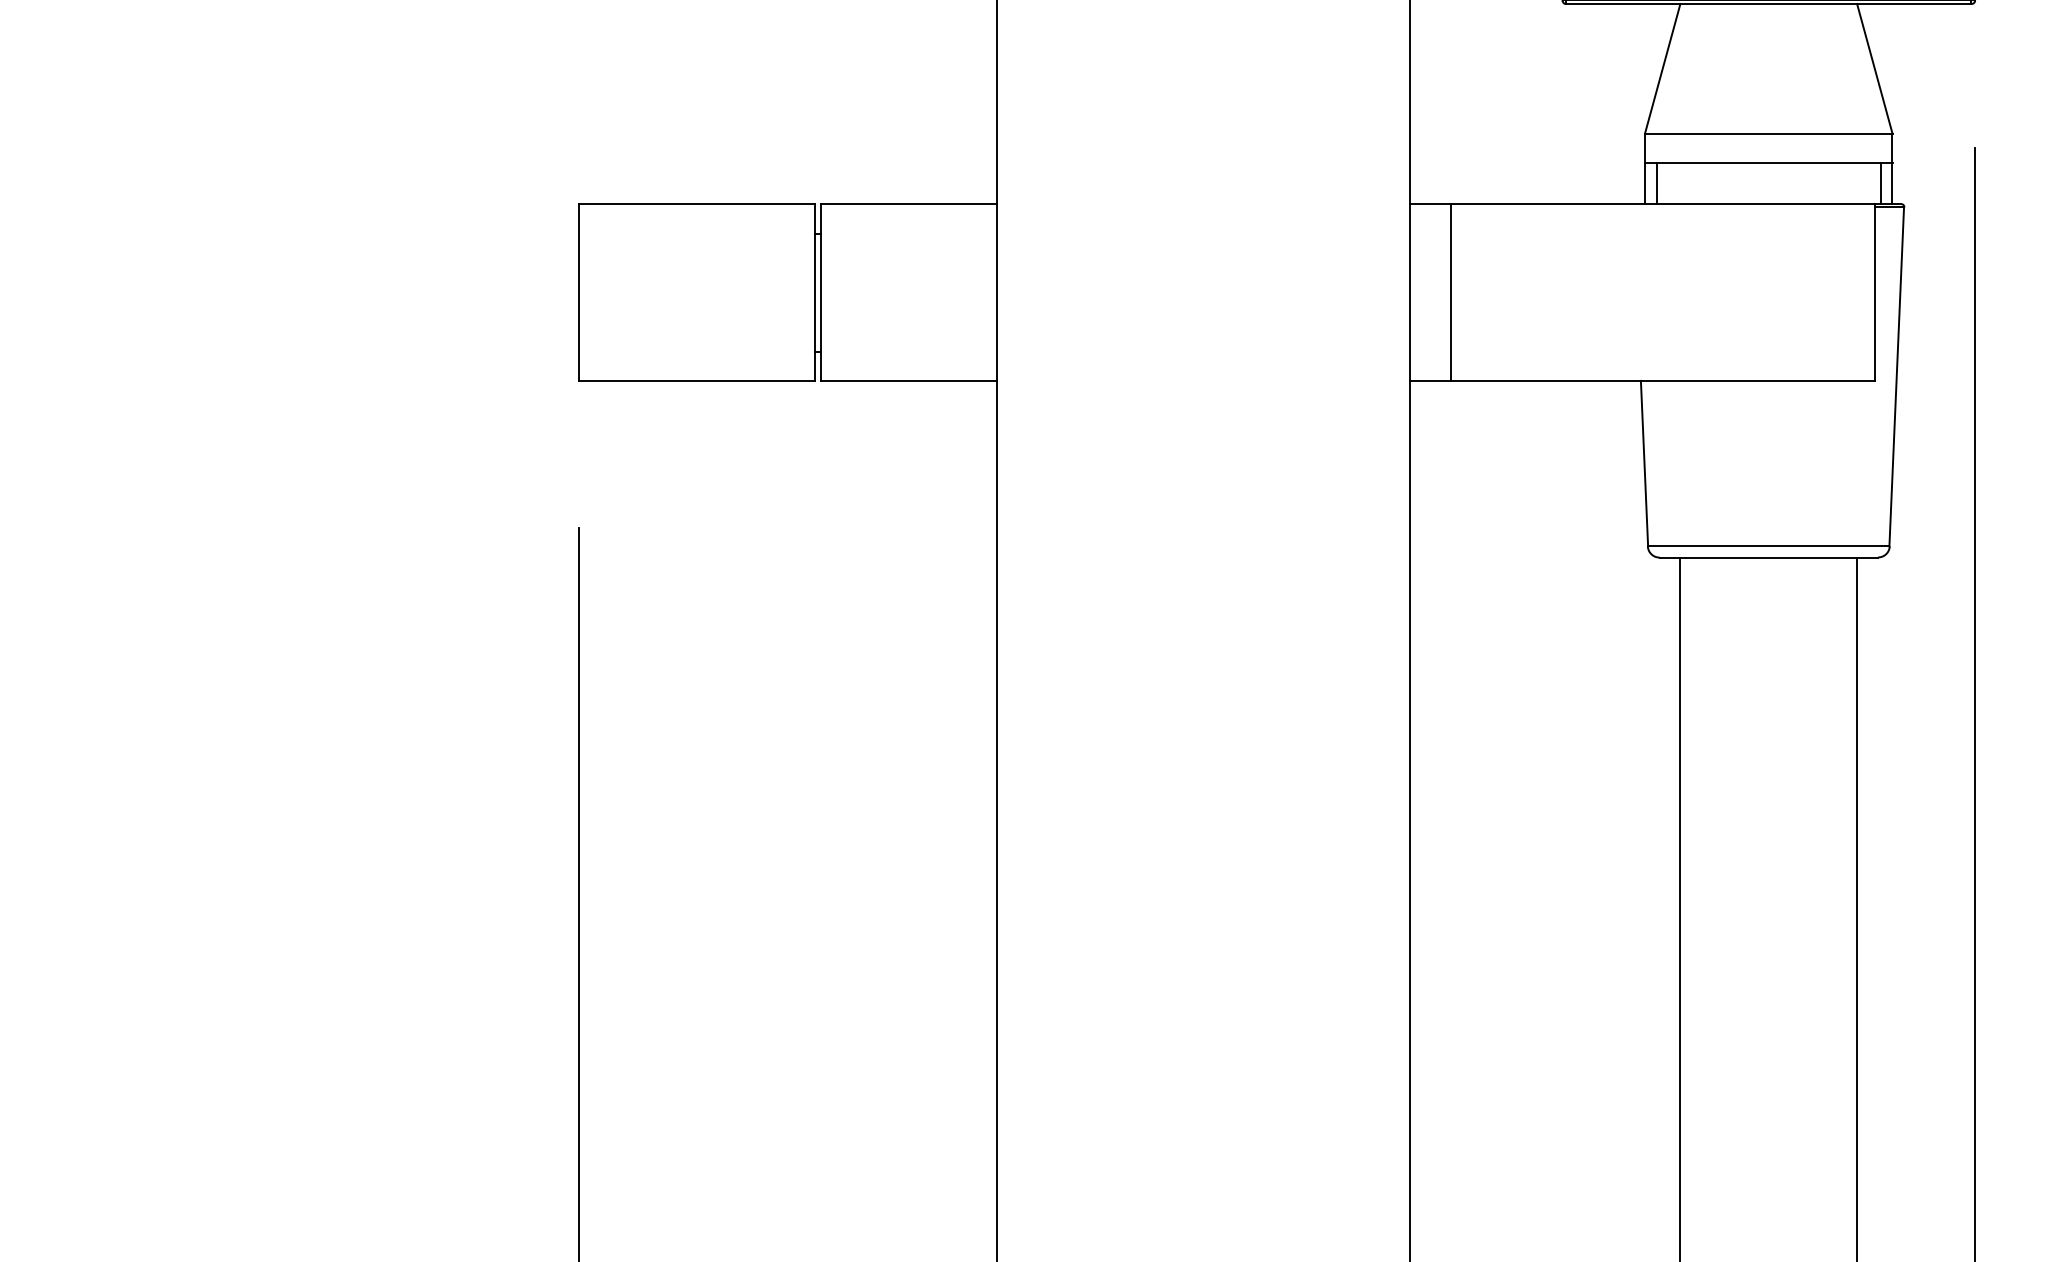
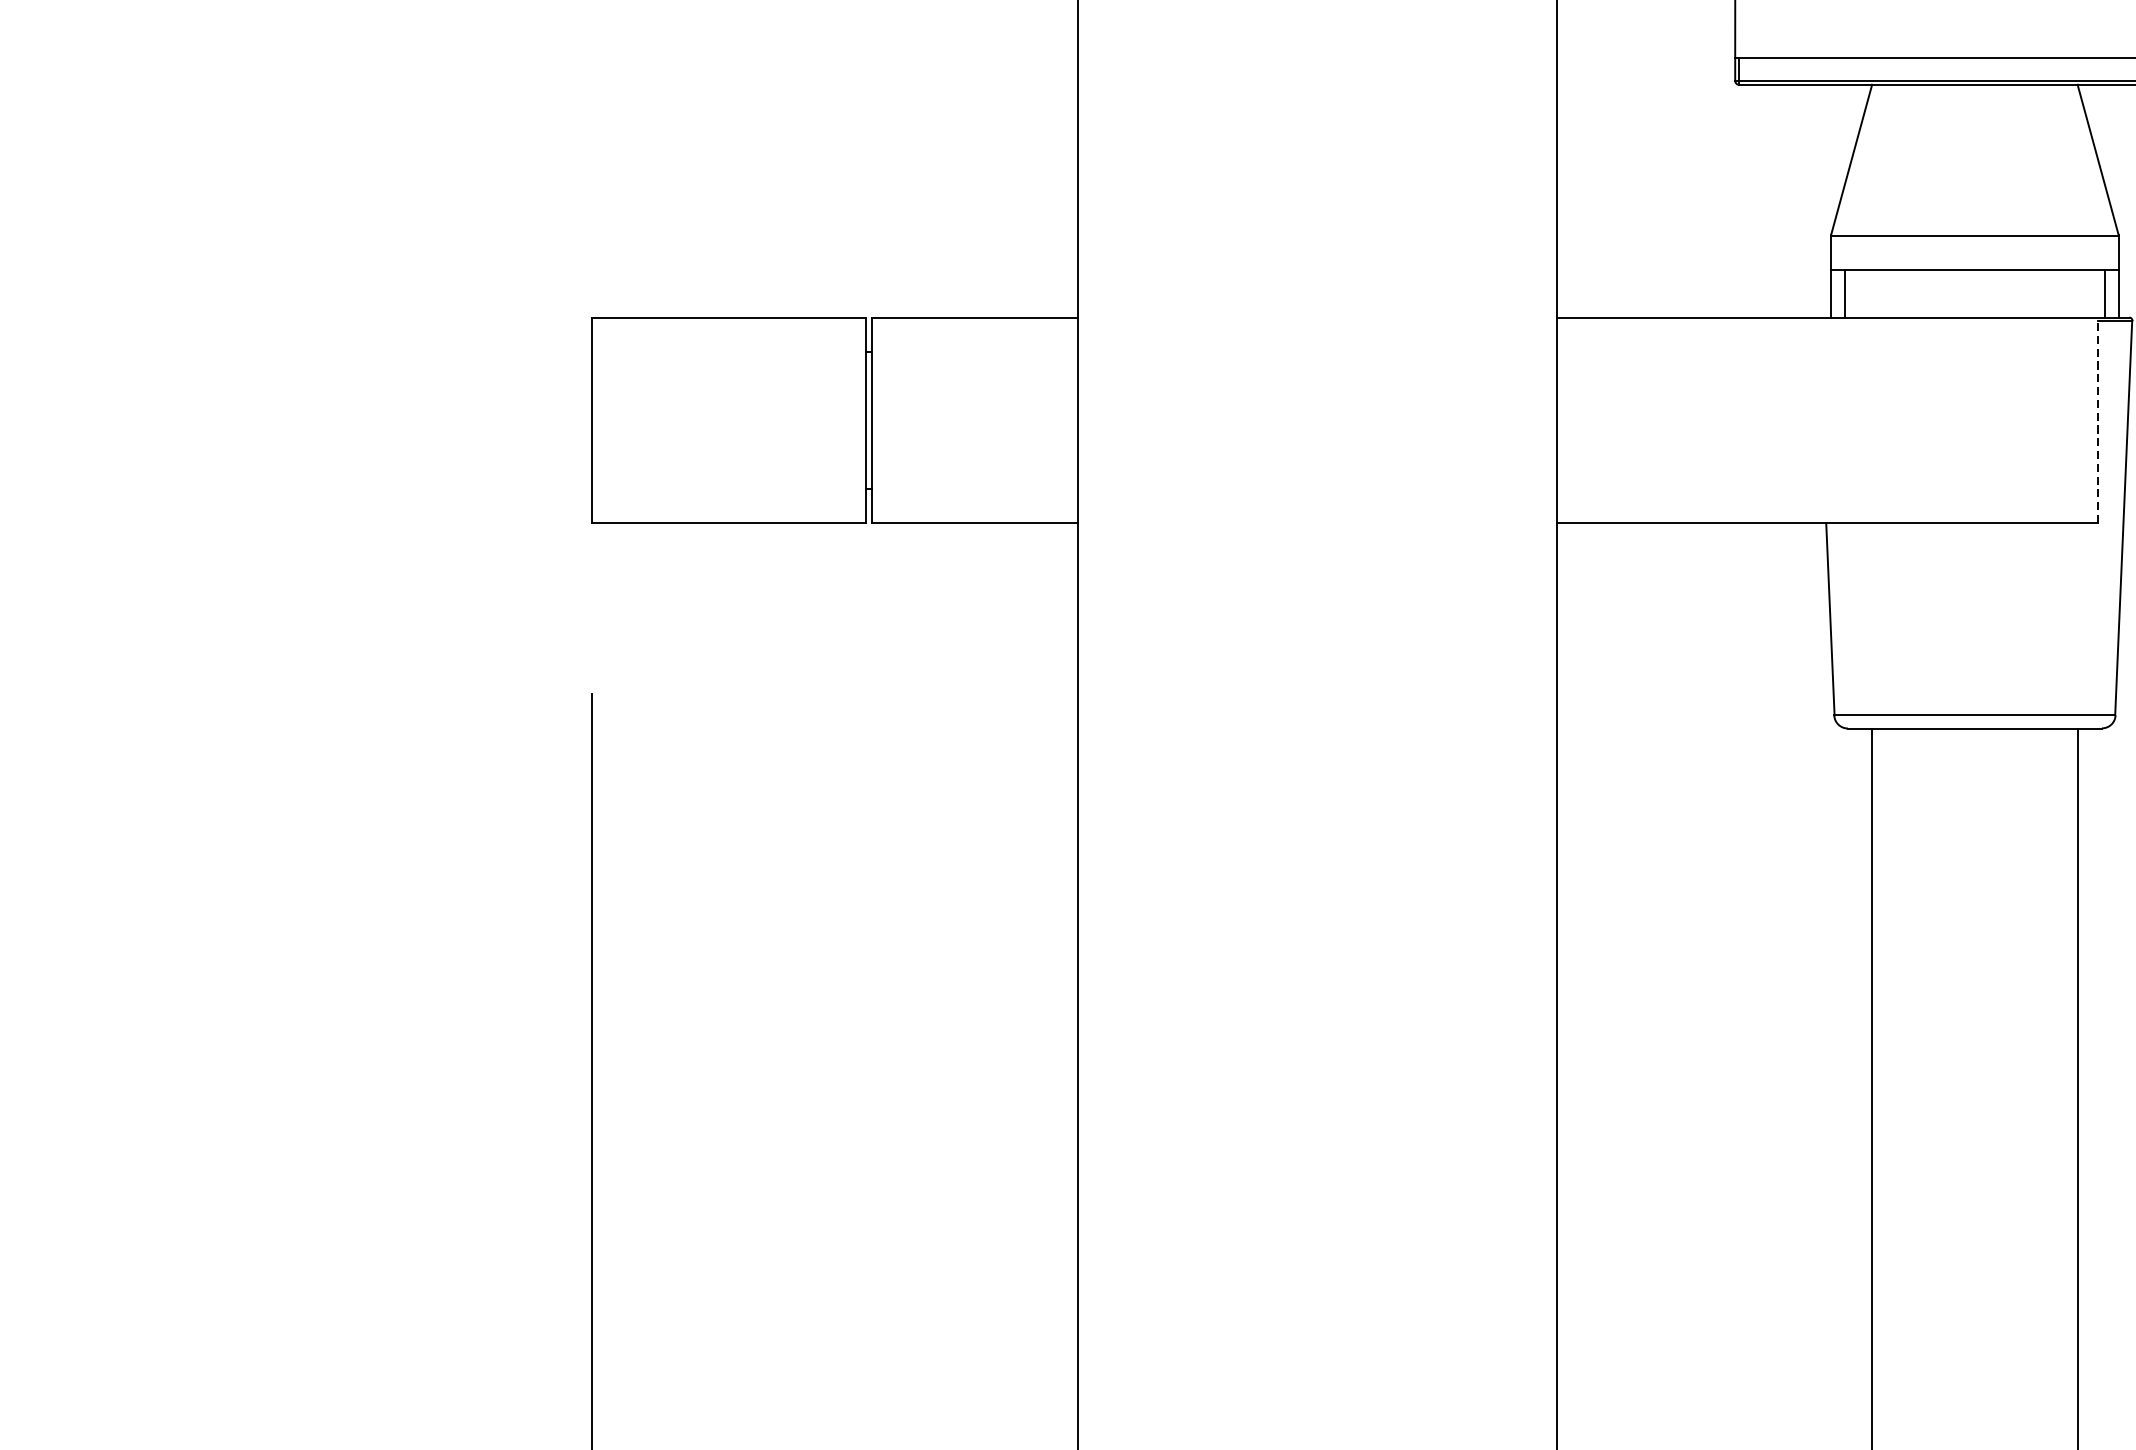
line: (1450, 292) -> (1604, 420), removed
line: (1874, 292) -> (2097, 420), solid -> dashed

